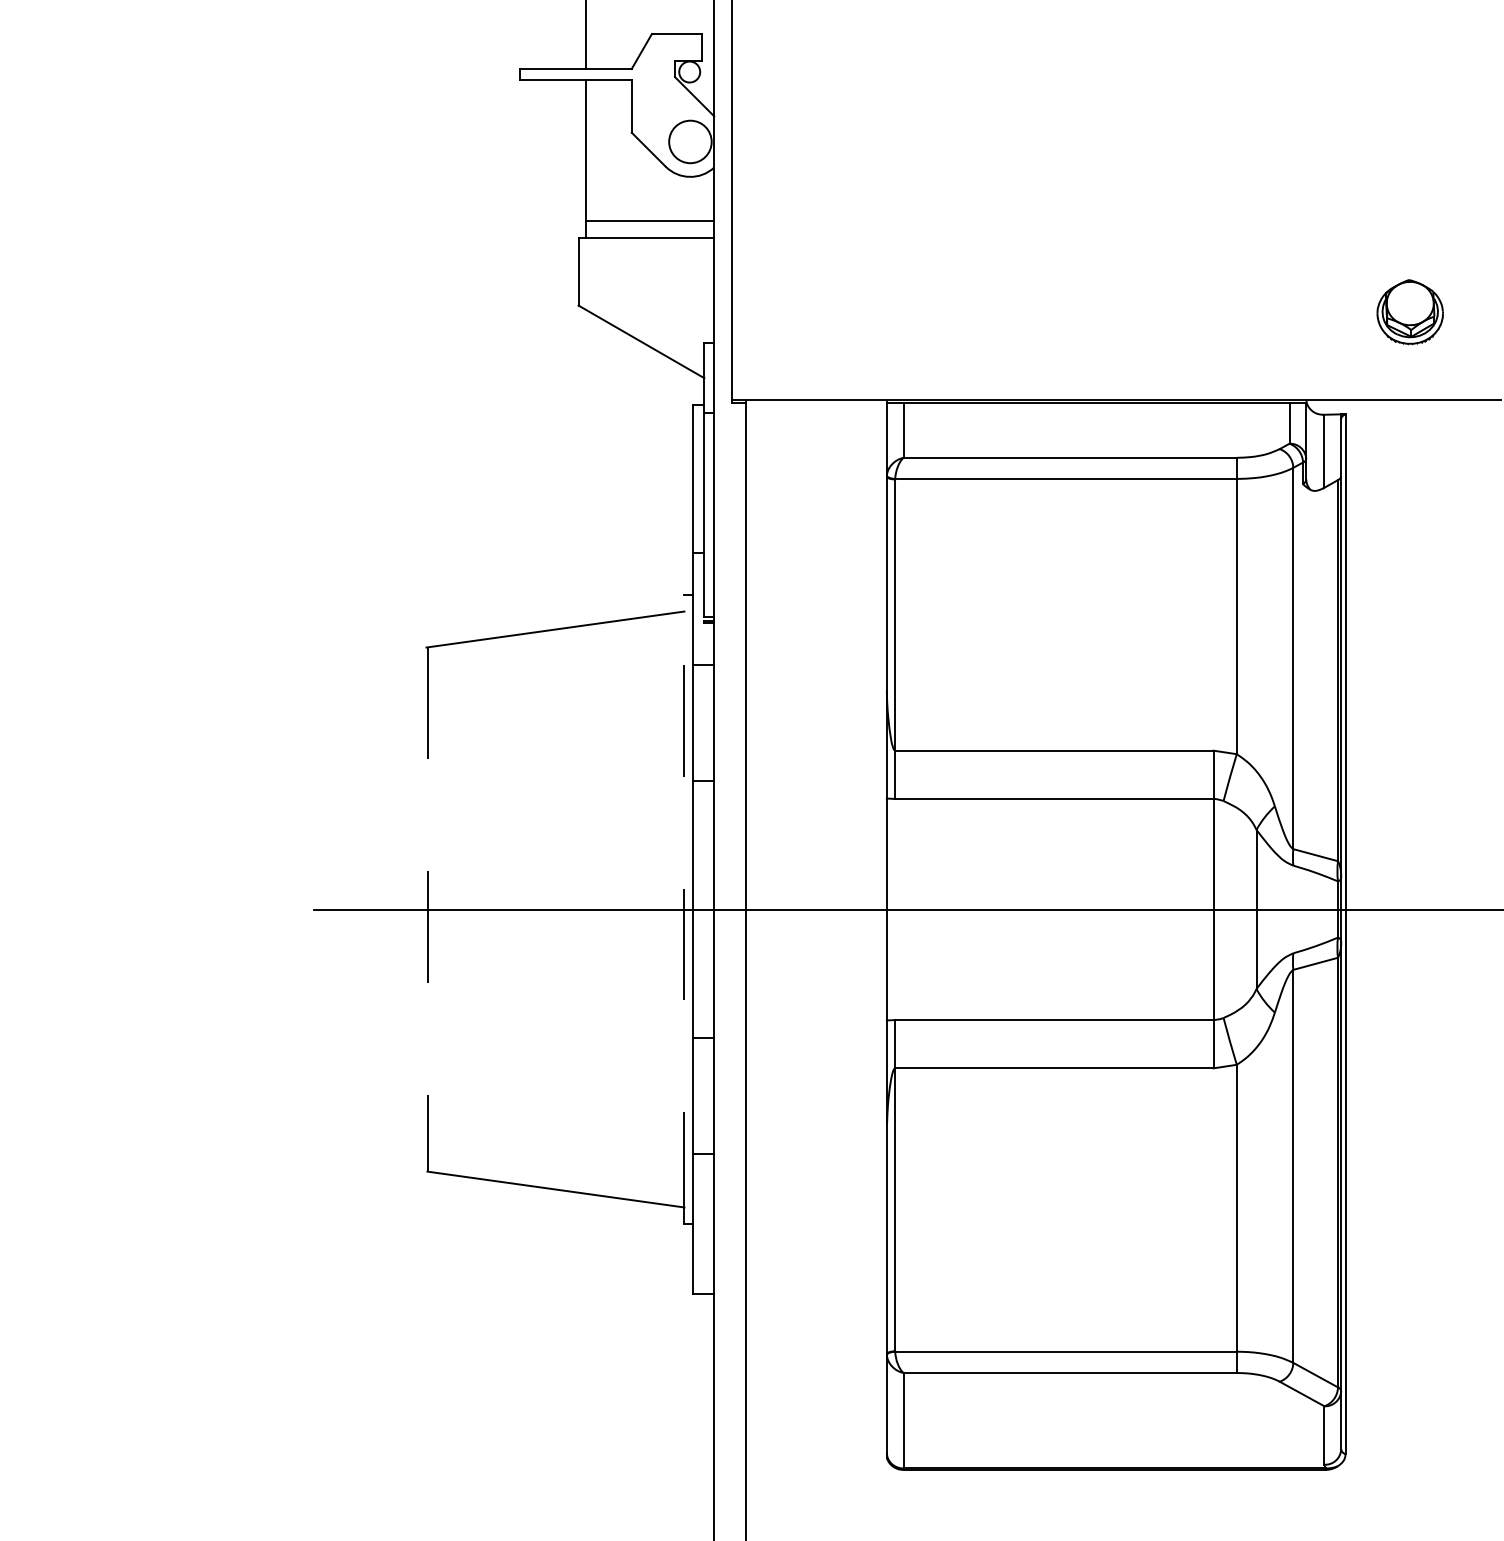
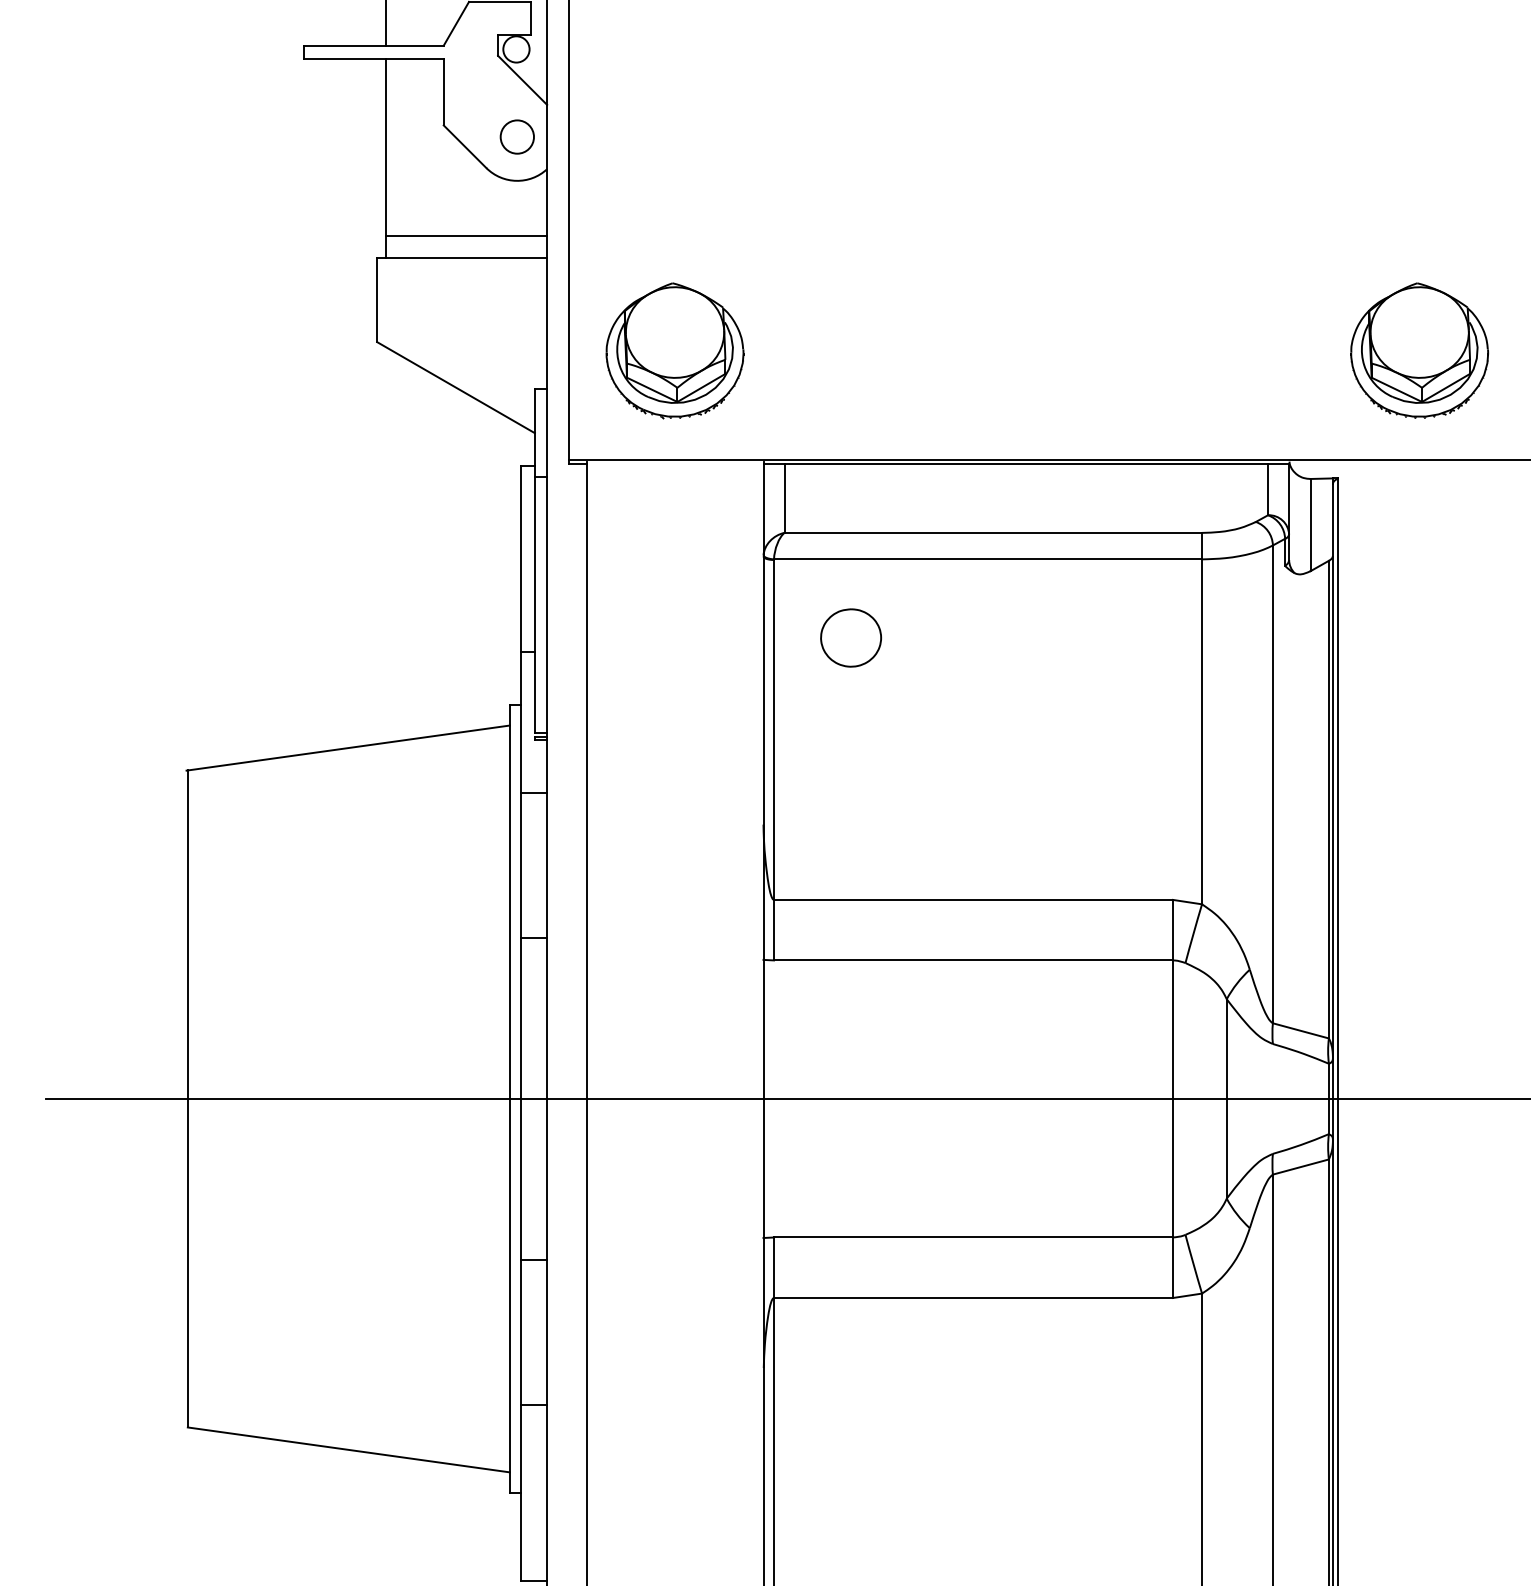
circle: (690, 141) -> (517, 136), size x0.62
part: (1409, 311) -> (1418, 349), size x1.67
part: (815, 312) -> (674, 350), added
part: (956, 541) -> (850, 637), added
line: (684, 909) -> (509, 1098), dashed -> solid
line: (427, 910) -> (187, 1100), dashed -> solid

